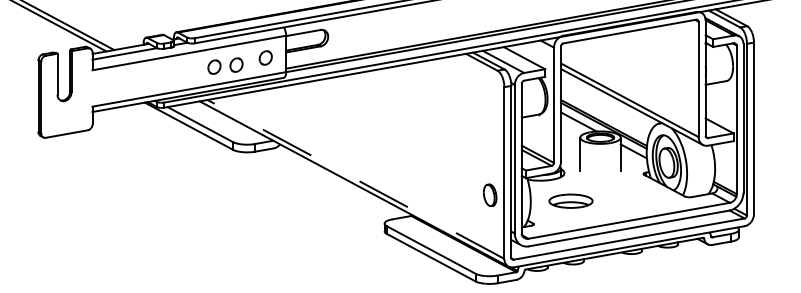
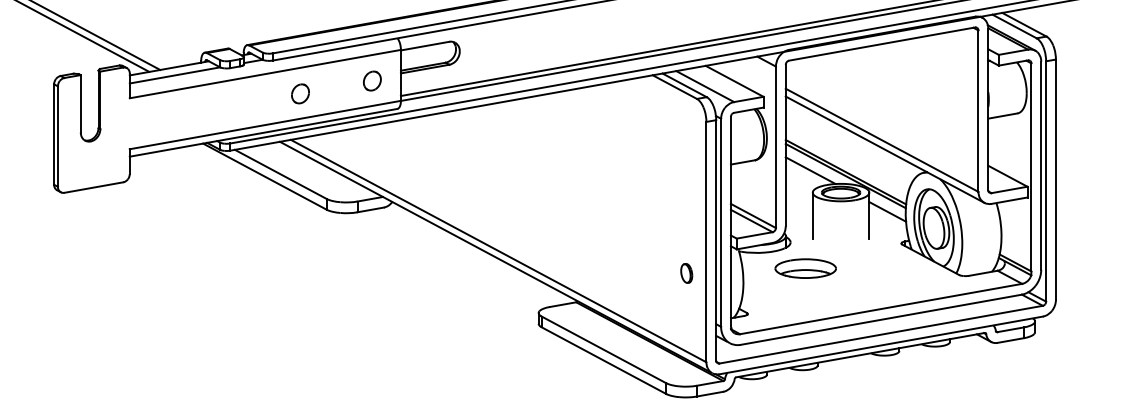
part: (236, 64) -> (331, 90), removed
line: (355, 179) -> (498, 251), dashed -> solid
part: (490, 195) -> (686, 273), size x0.62
part: (570, 201) -> (805, 268), moved

